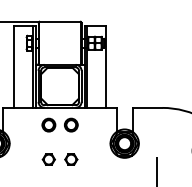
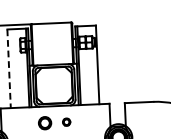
line: (14, 67) -> (9, 69), solid -> dashed
part: (71, 124) -> (66, 121), size x0.6

